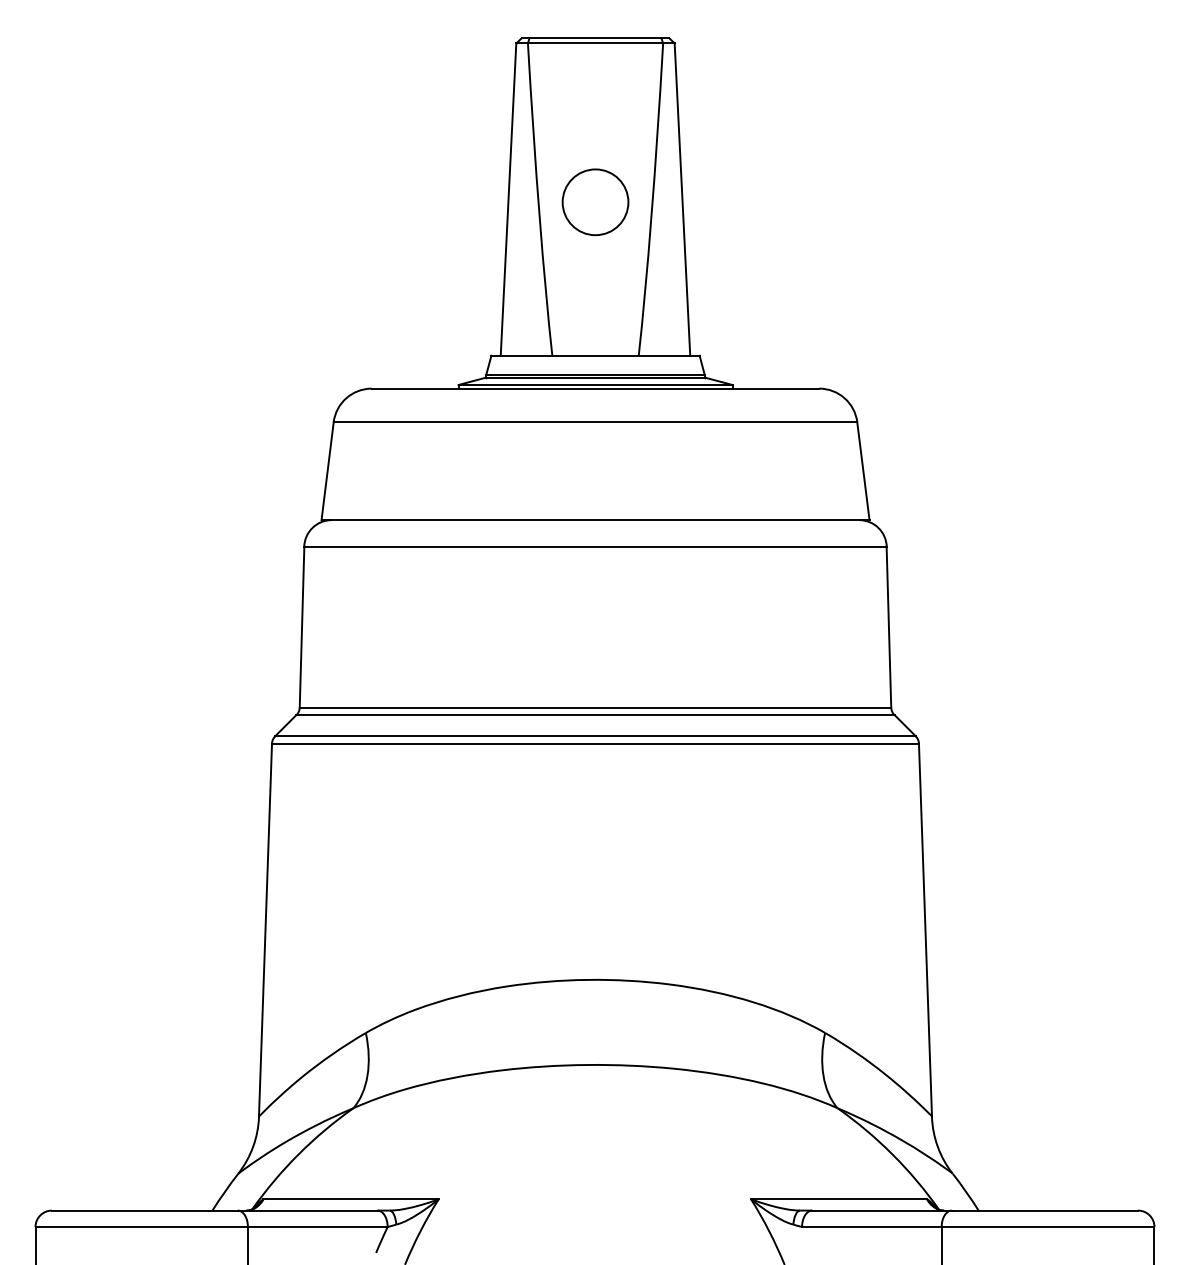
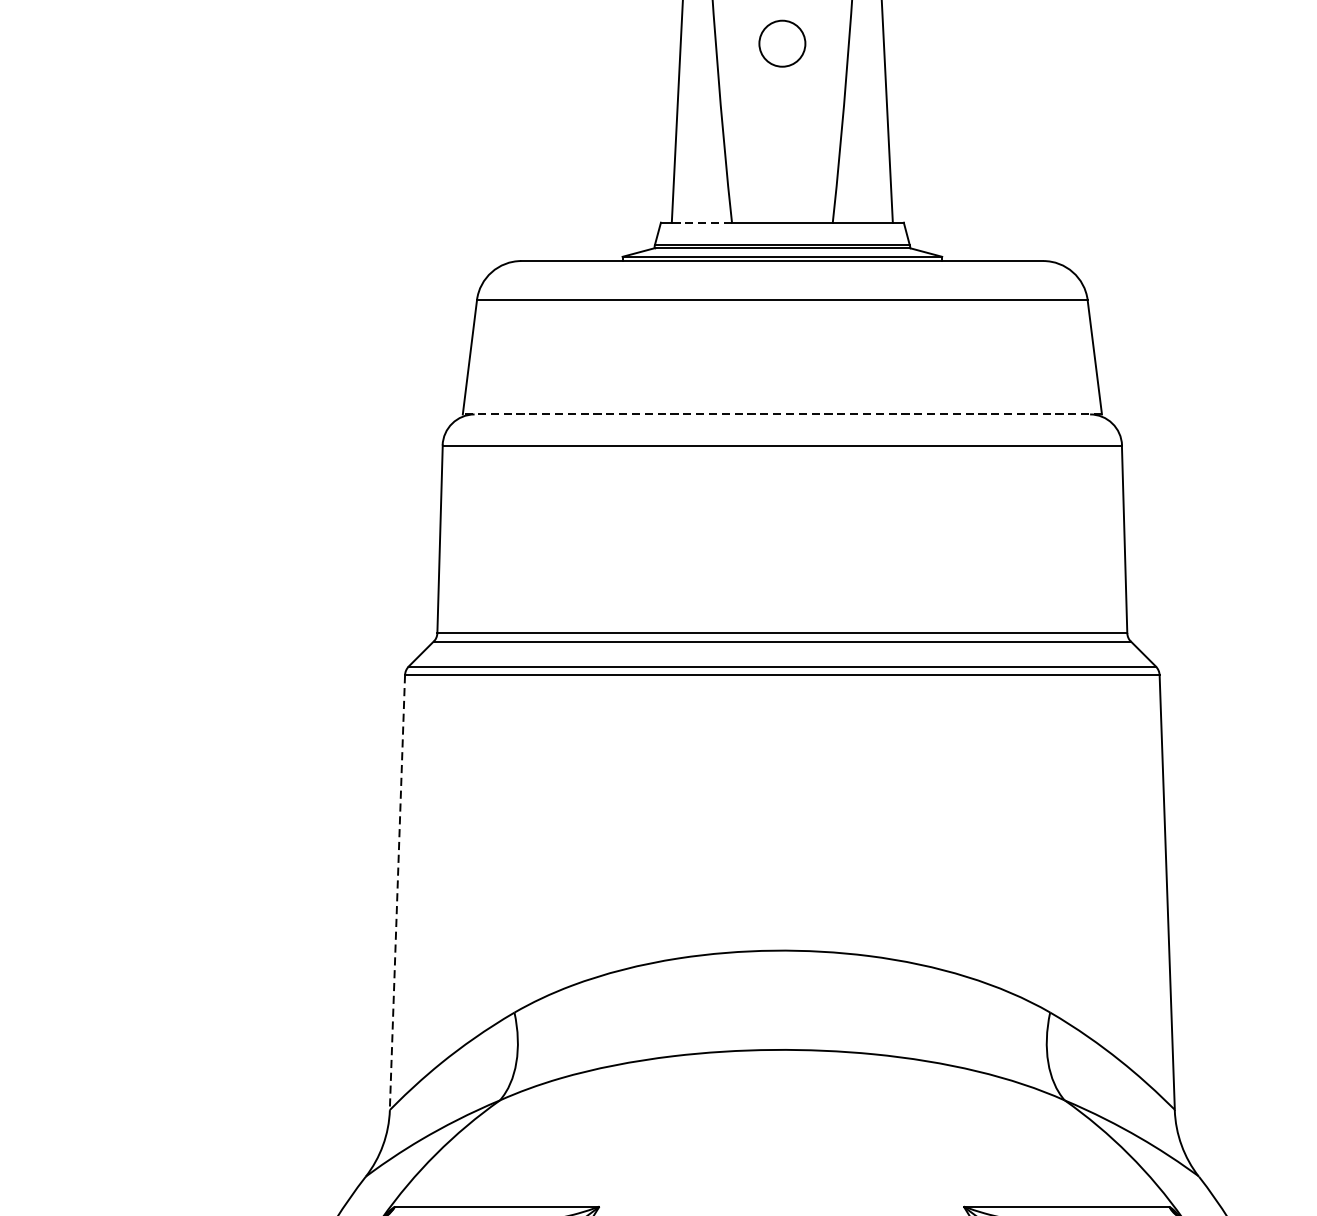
circle: (595, 202) -> (782, 43), size x0.6
line: (526, 355) -> (701, 222), solid -> dashed
line: (595, 520) -> (782, 414), solid -> dashed
line: (265, 930) -> (397, 893), solid -> dashed

